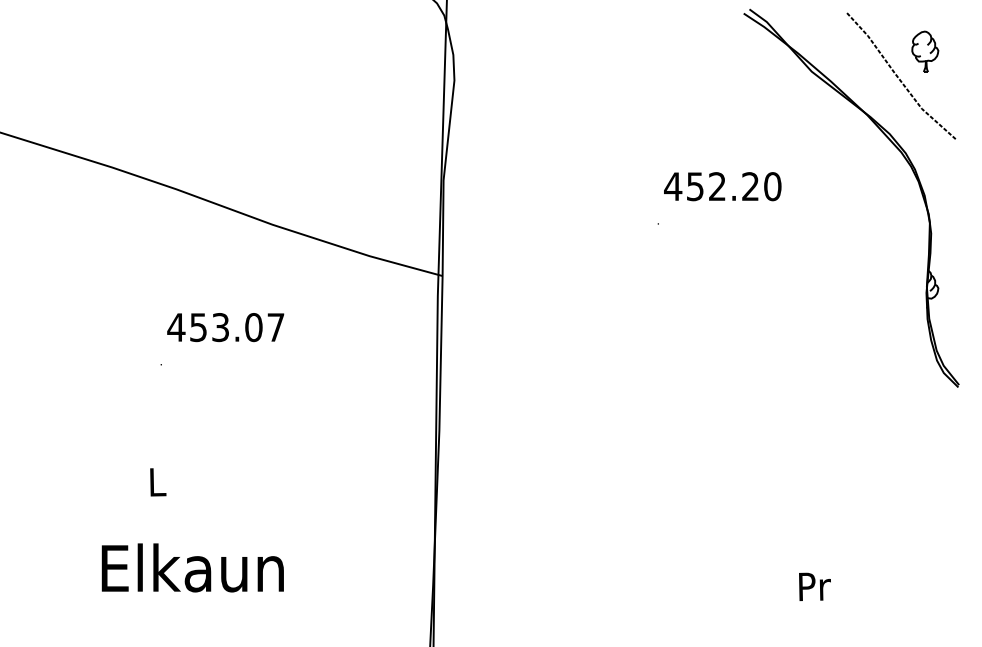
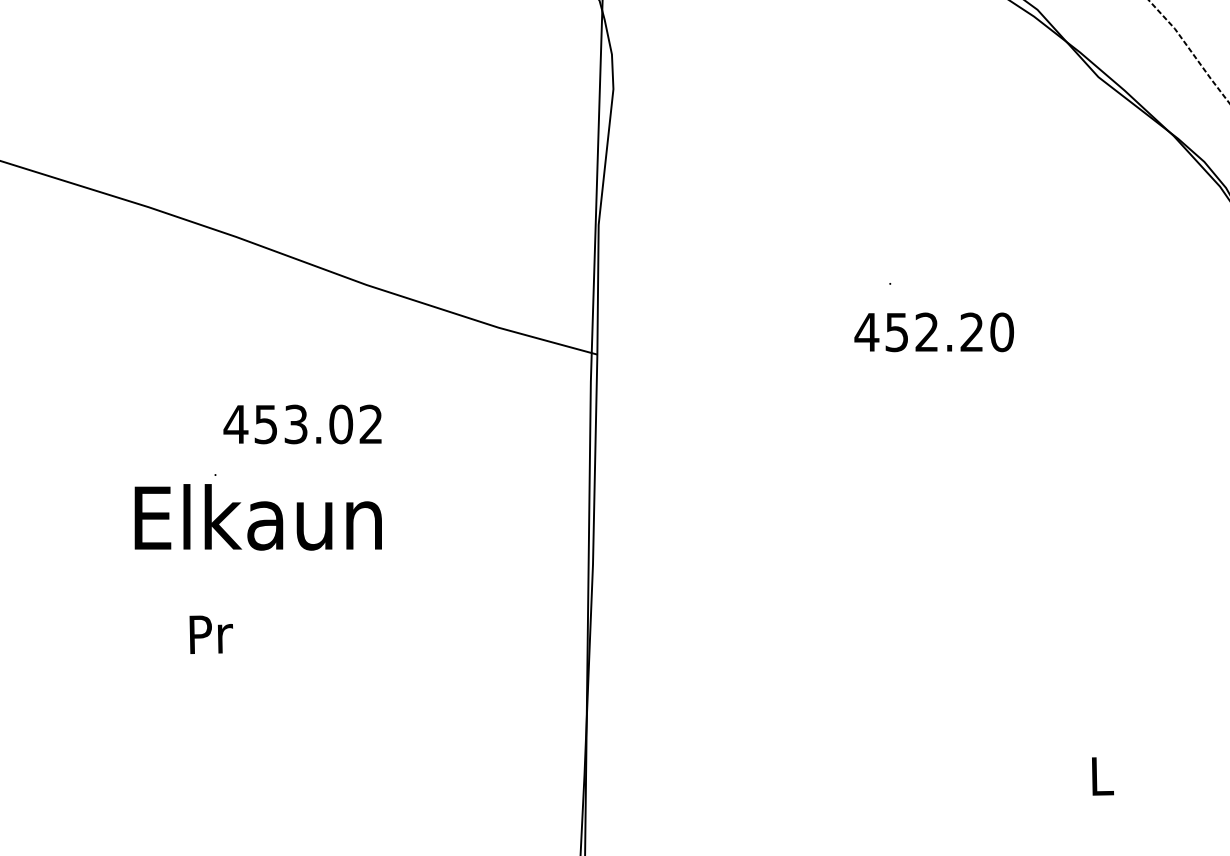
text: (722, 186) -> (933, 332), moved
text: (275, 327) -> (370, 424), 453.07 -> 453.02
text: (158, 482) -> (211, 634), L -> Pr
text: (192, 567) -> (257, 516), moved
text: (814, 586) -> (1102, 776), Pr -> L

